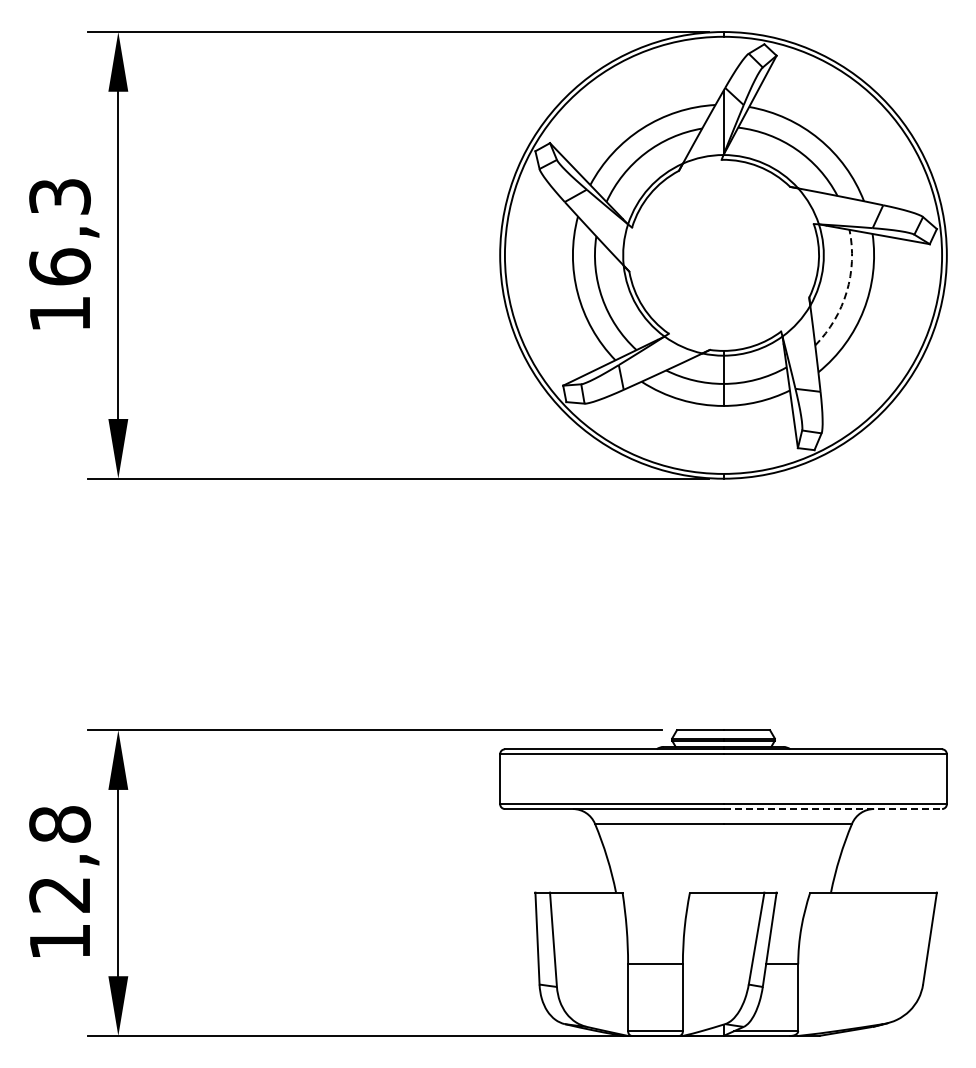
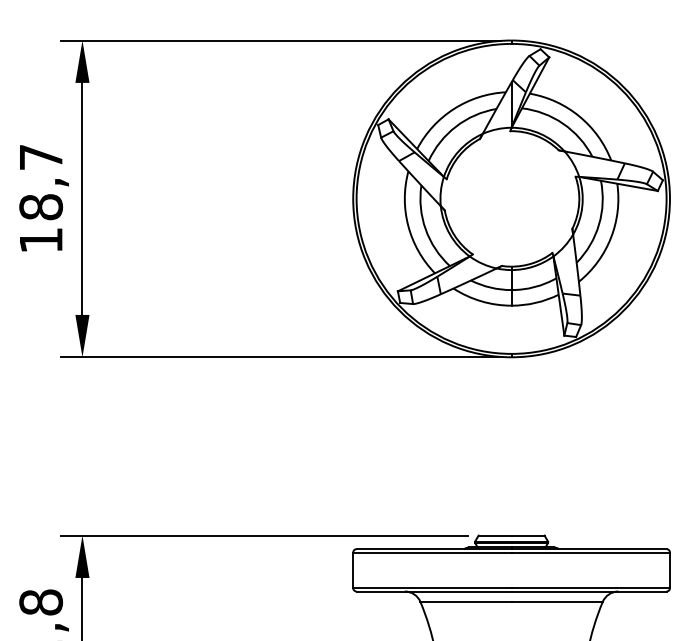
text: (59, 232) -> (40, 182), 16,3 -> 18,7
arc: (846, 291) -> (598, 224), dashed -> solid
line: (833, 809) -> (589, 591), dashed -> solid

